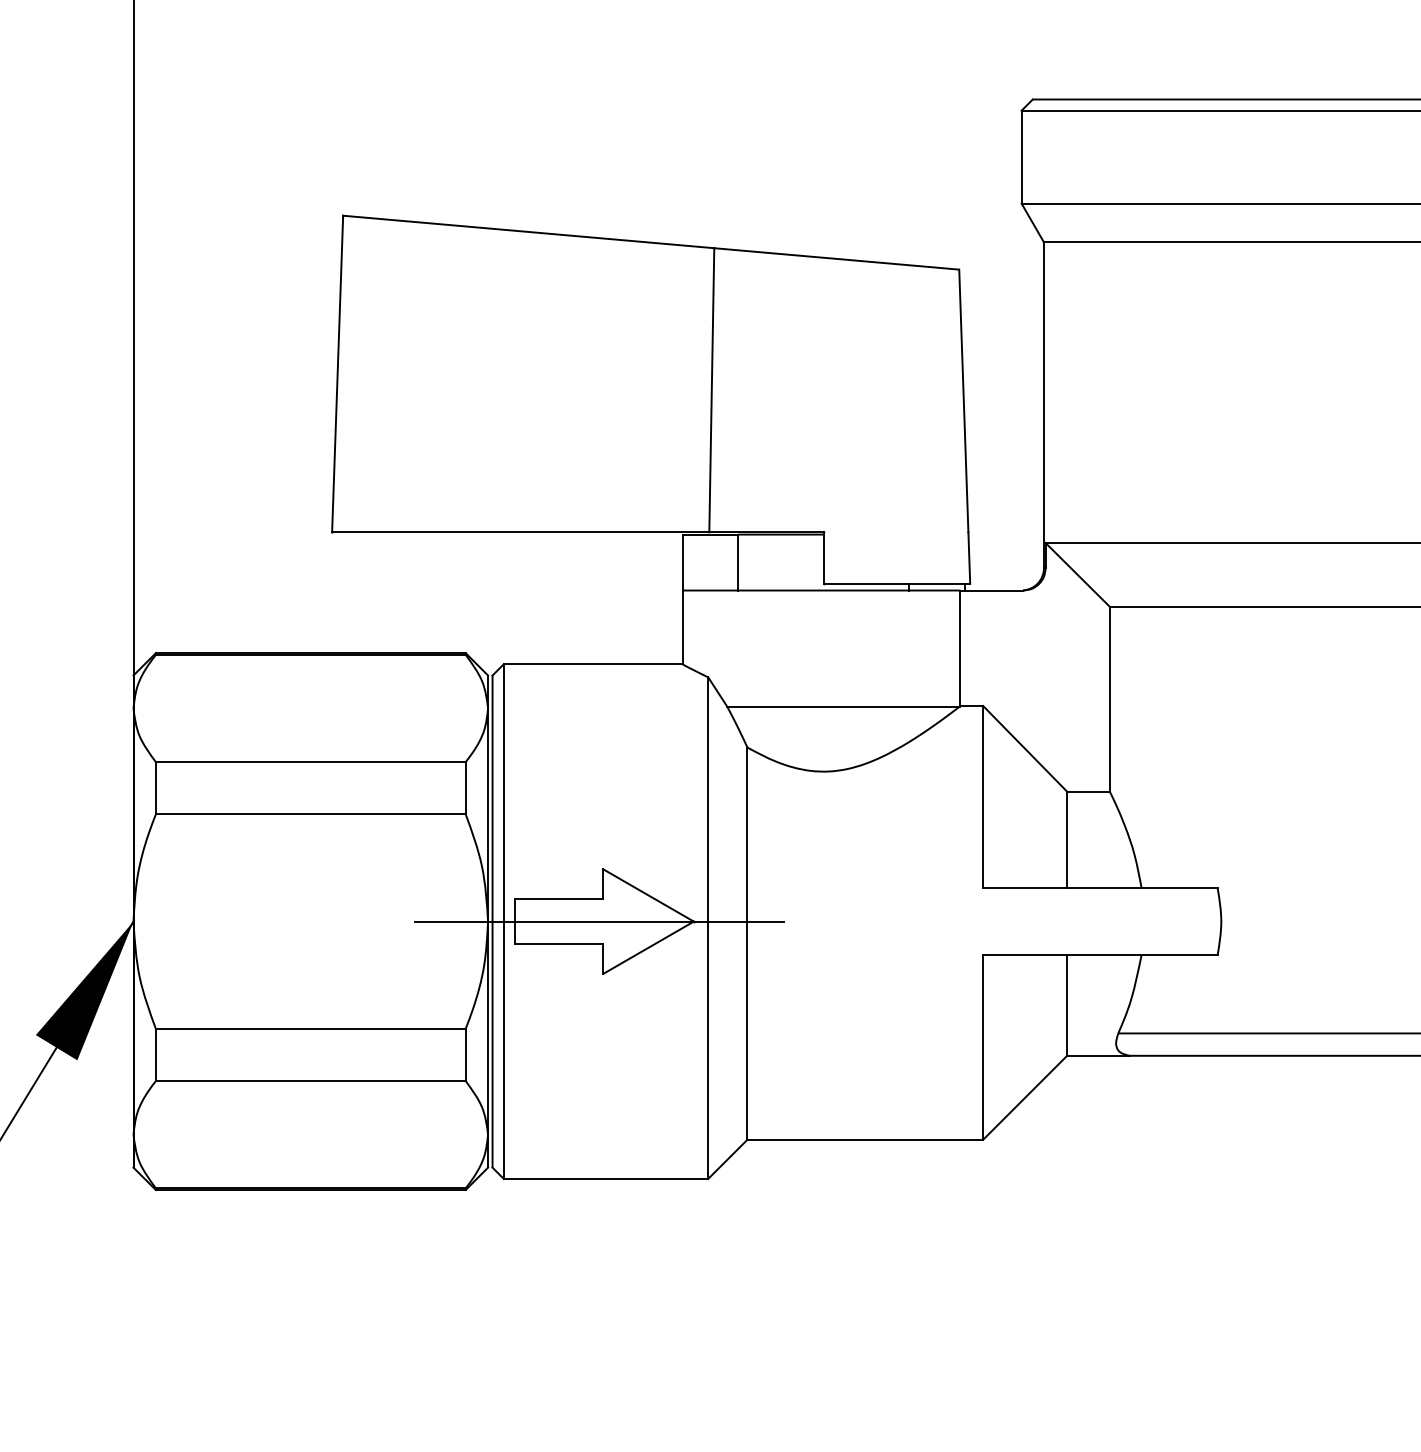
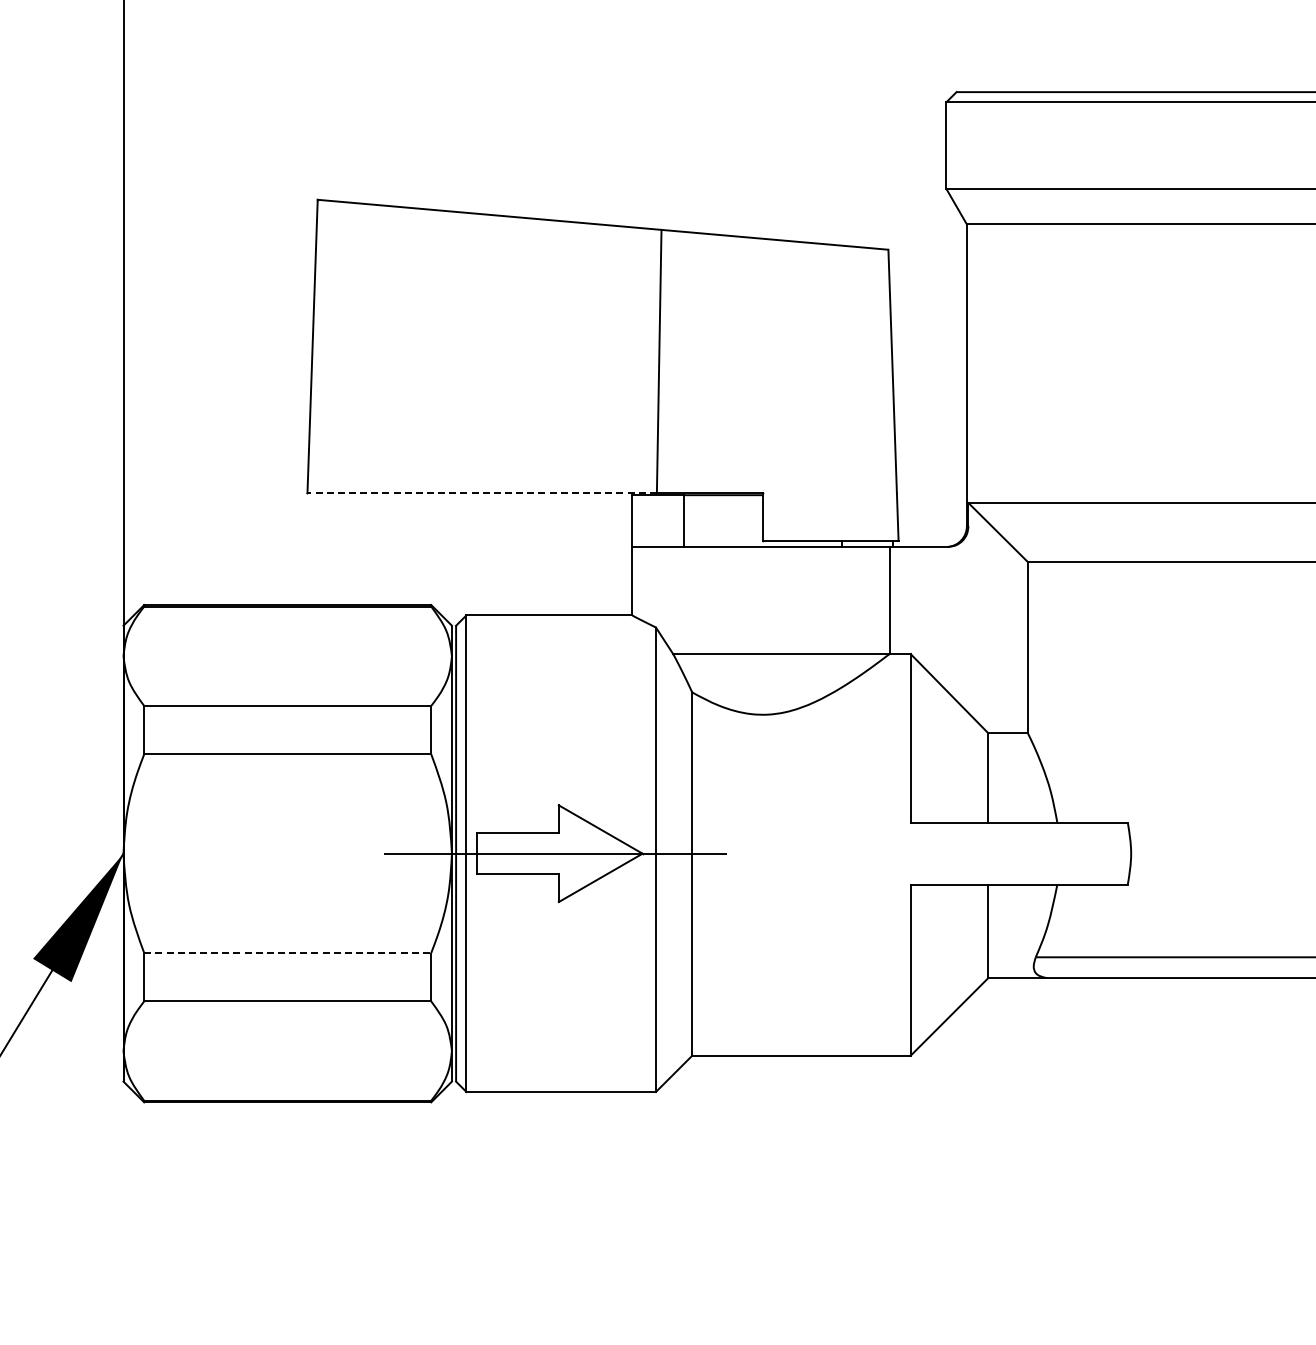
line: (521, 532) -> (482, 493), solid -> dashed
line: (310, 1029) -> (287, 953), solid -> dashed

